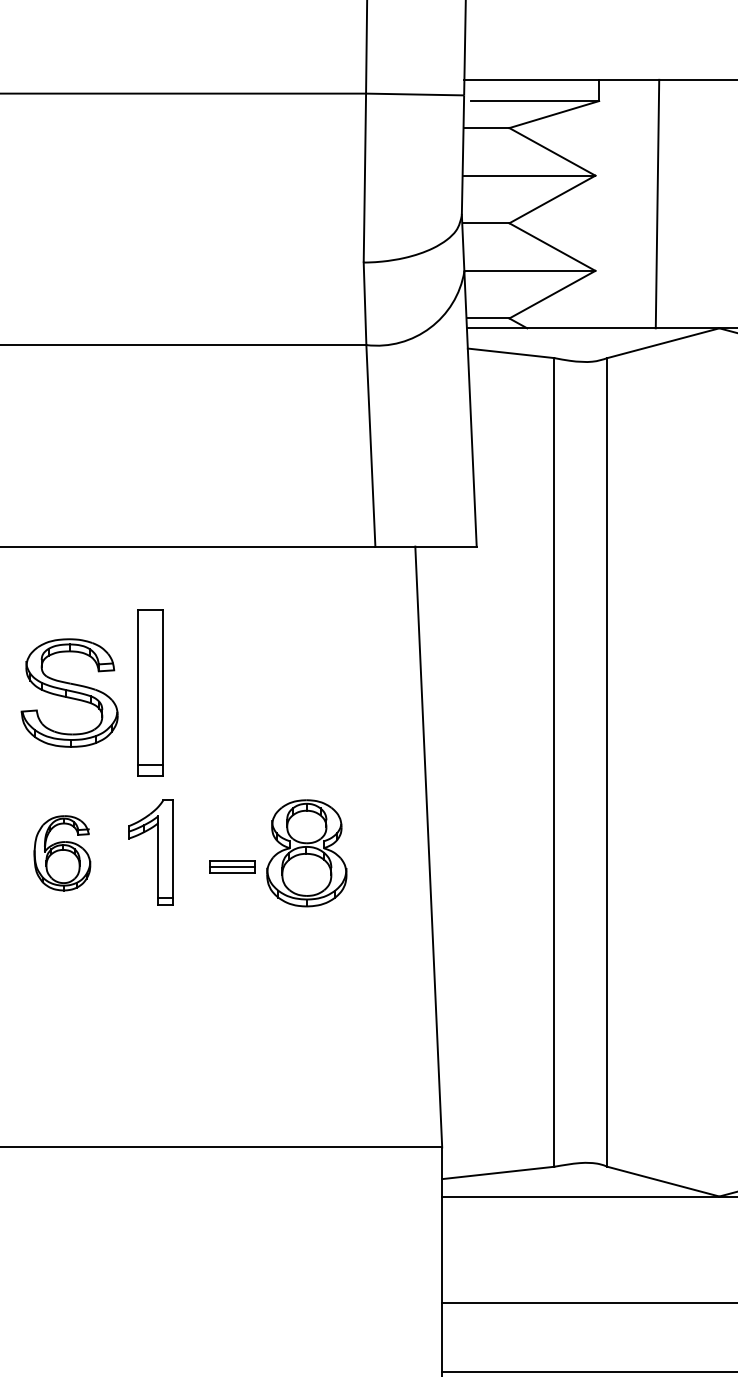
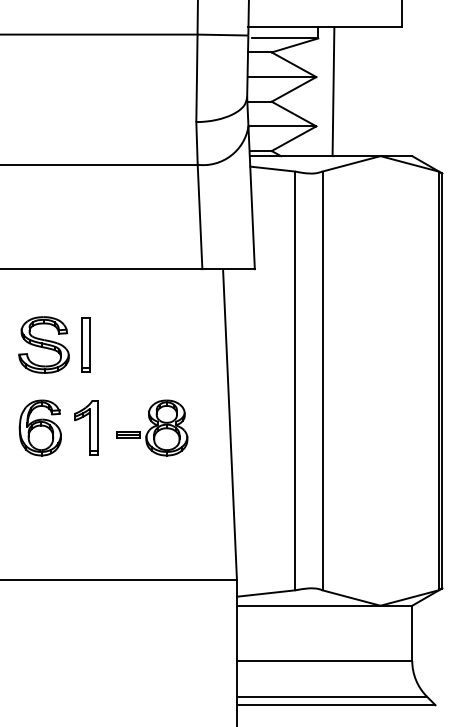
line: (657, 203) -> (333, 91), moved
part: (149, 692) -> (85, 344), size x0.62
part: (60, 852) -> (39, 427), size x1.43

